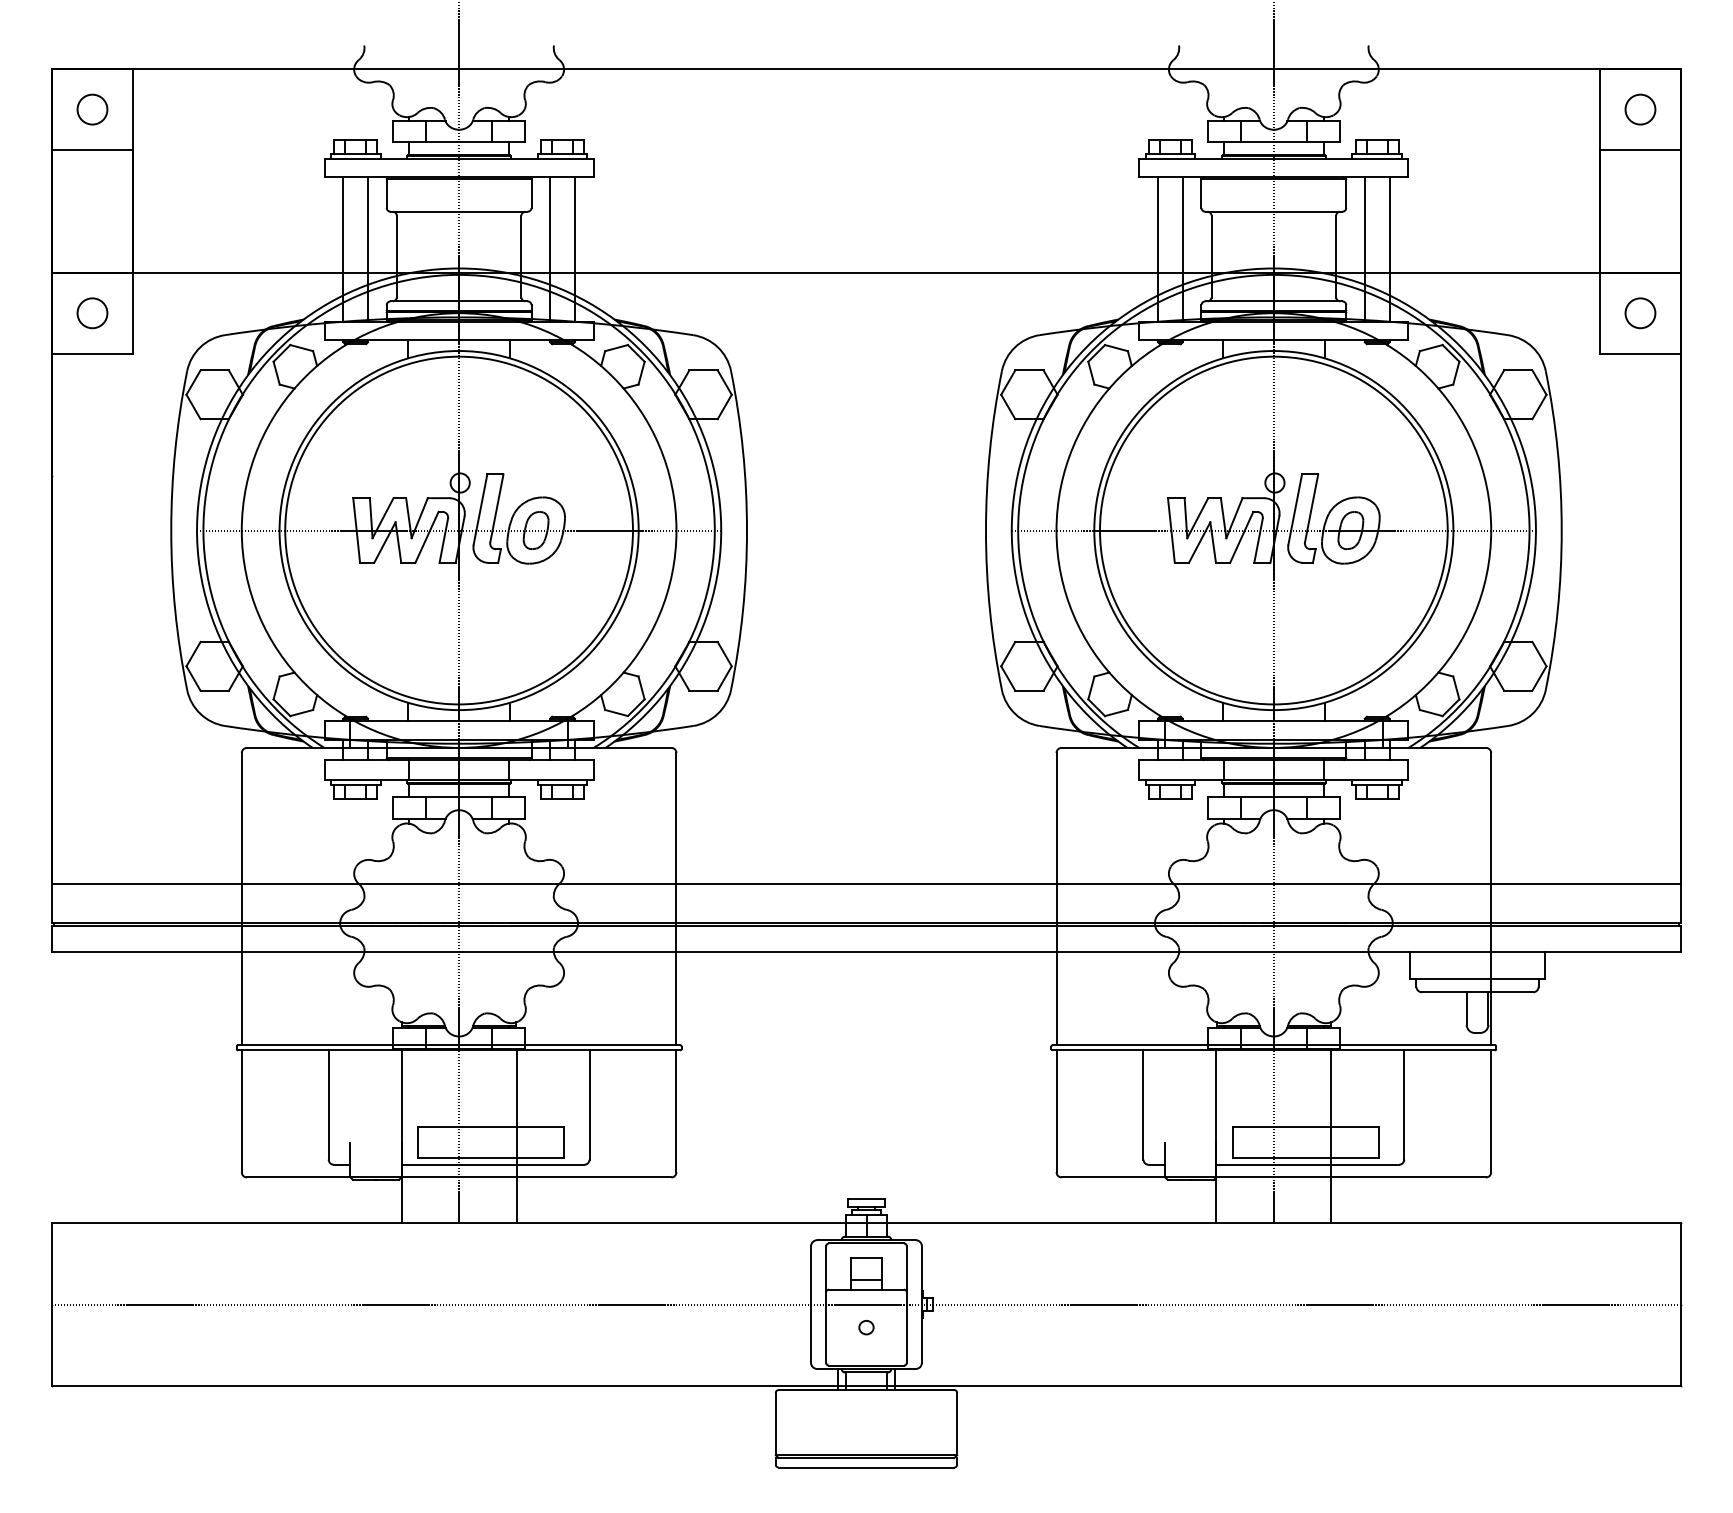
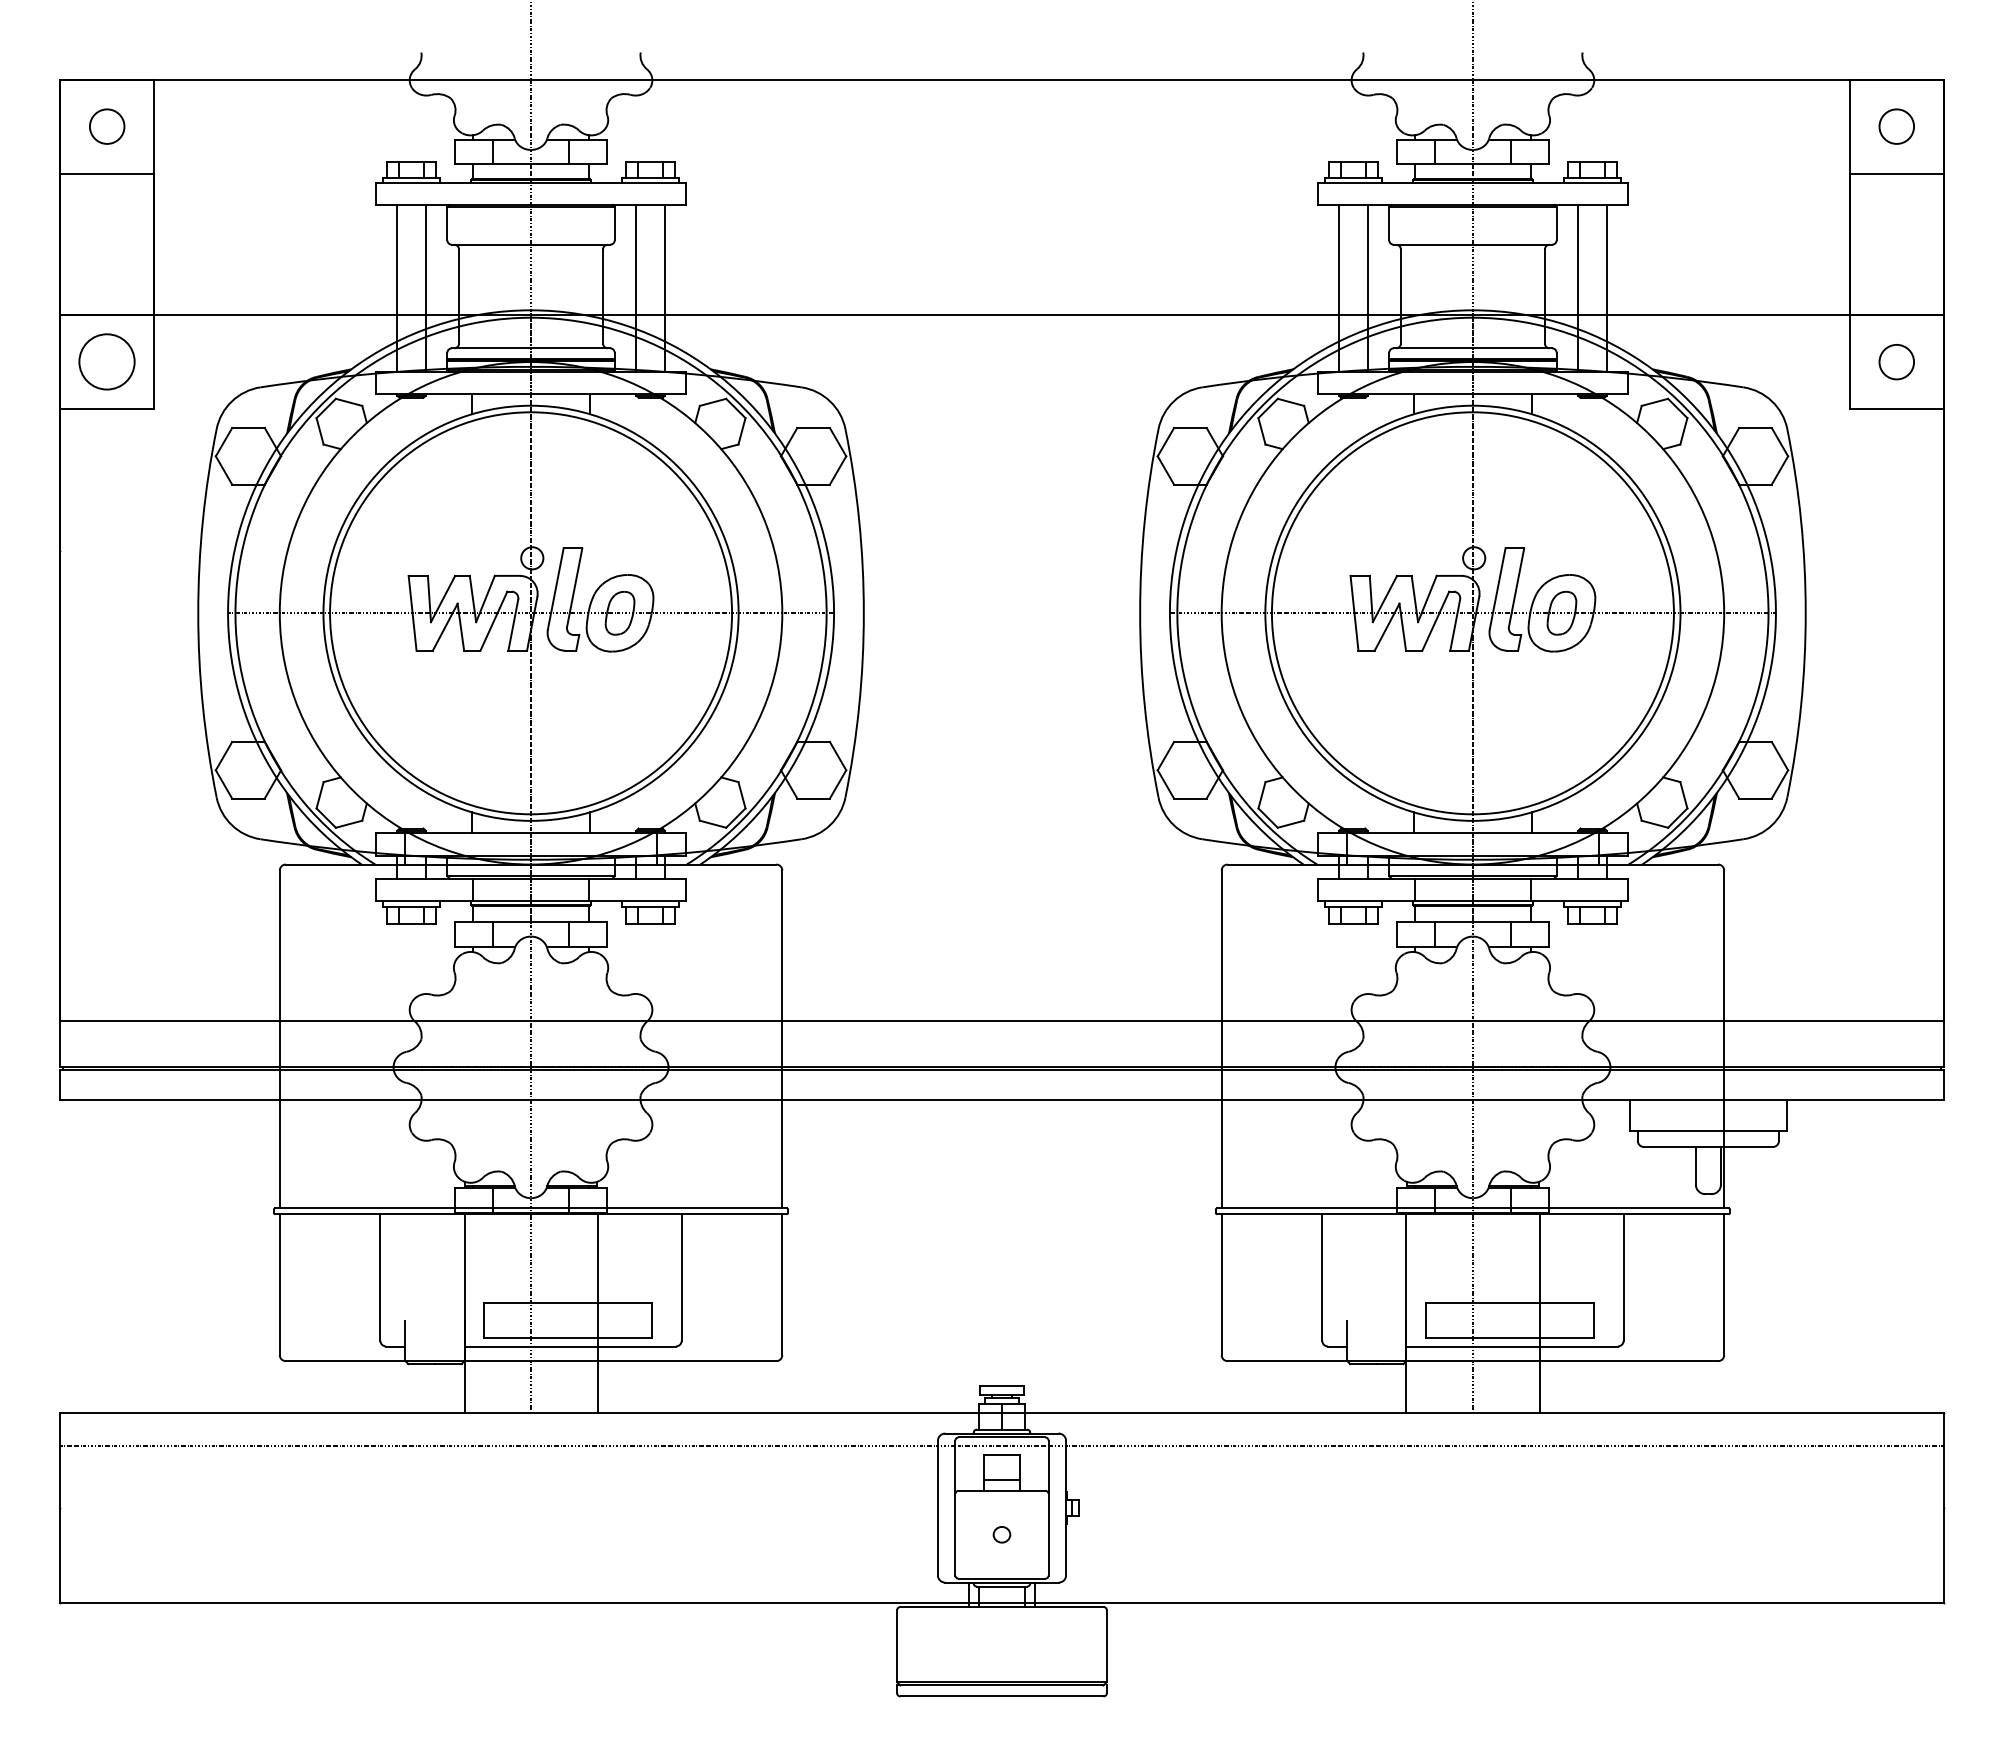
circle: (92, 313) -> (107, 362), size x1.6
line: (866, 1304) -> (1001, 1446), moved

